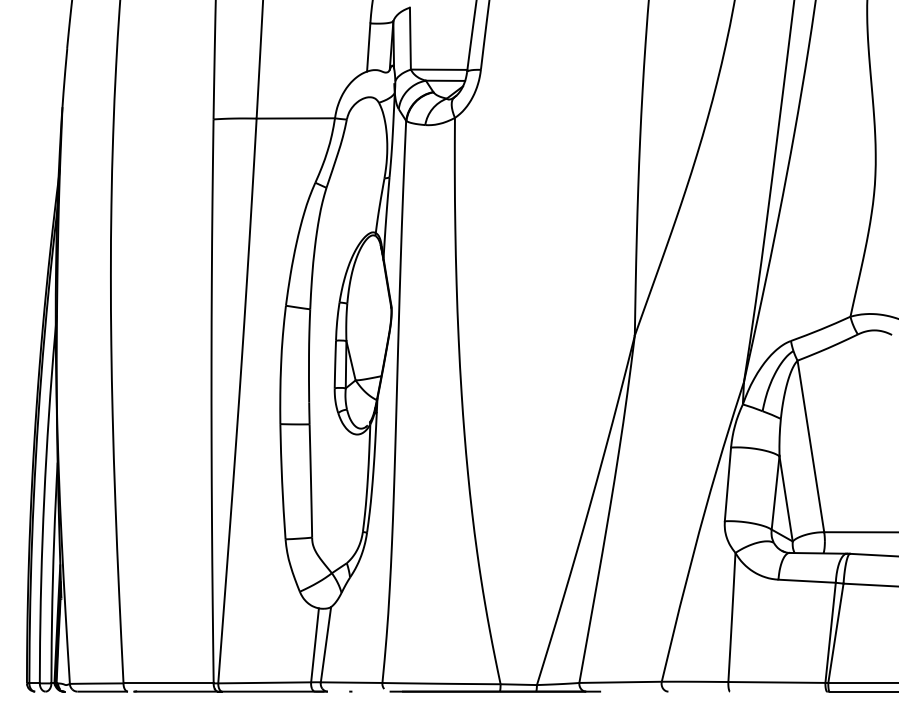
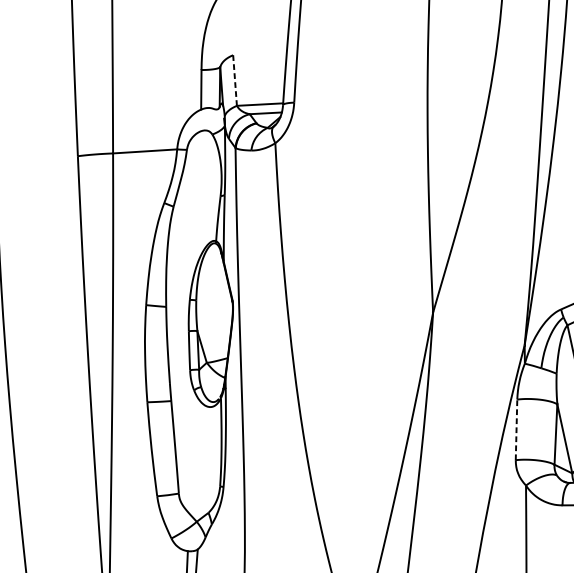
line: (410, 38) -> (235, 80), solid -> dashed
line: (727, 484) -> (516, 429), solid -> dashed

